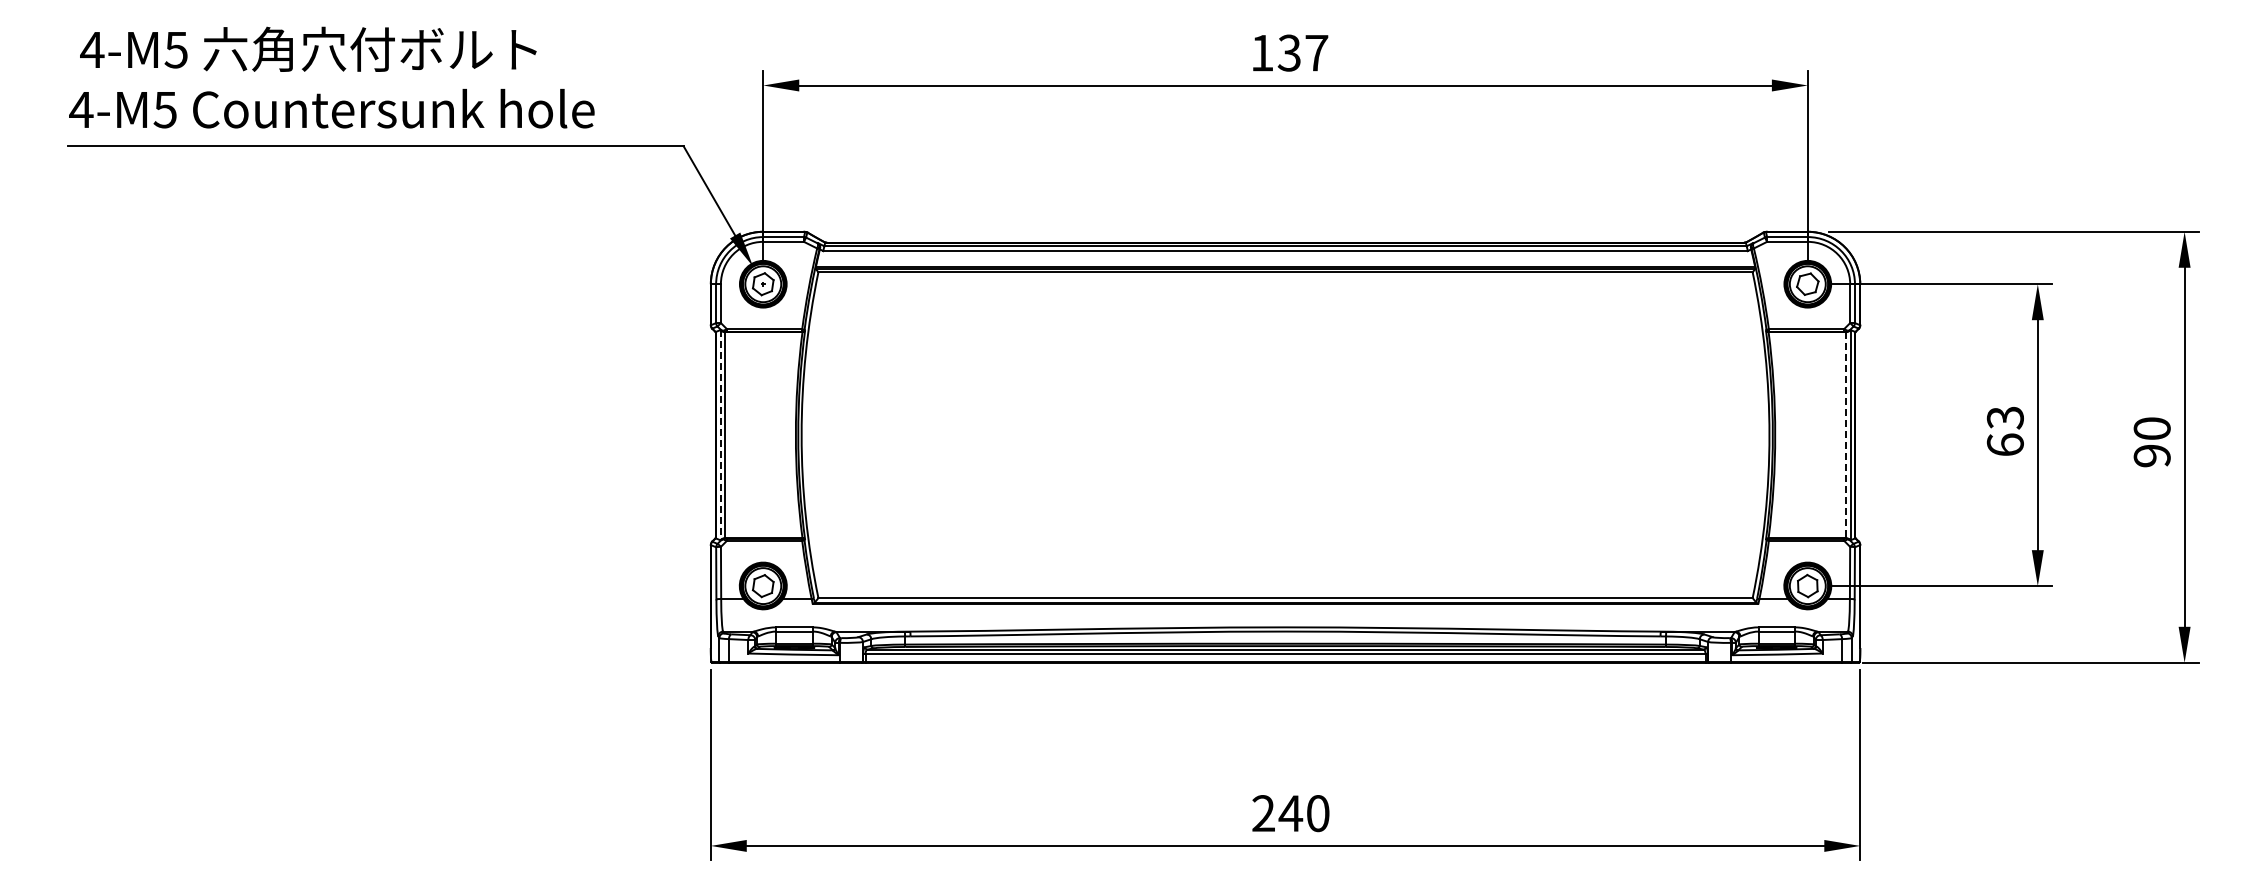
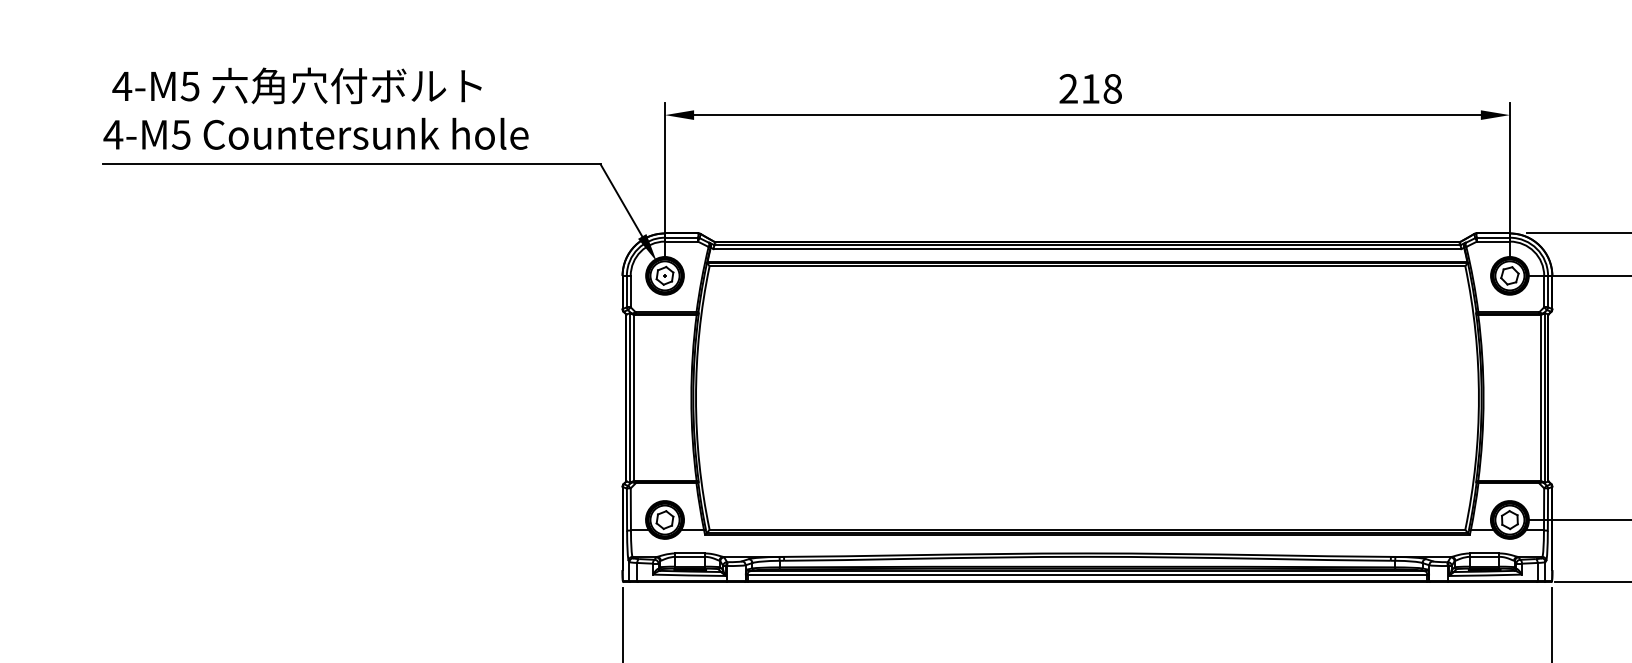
text: (1289, 52) -> (1090, 88), 137 -> 218
line: (720, 435) -> (630, 398), dashed -> solid
line: (1845, 435) -> (1540, 398), dashed -> solid

